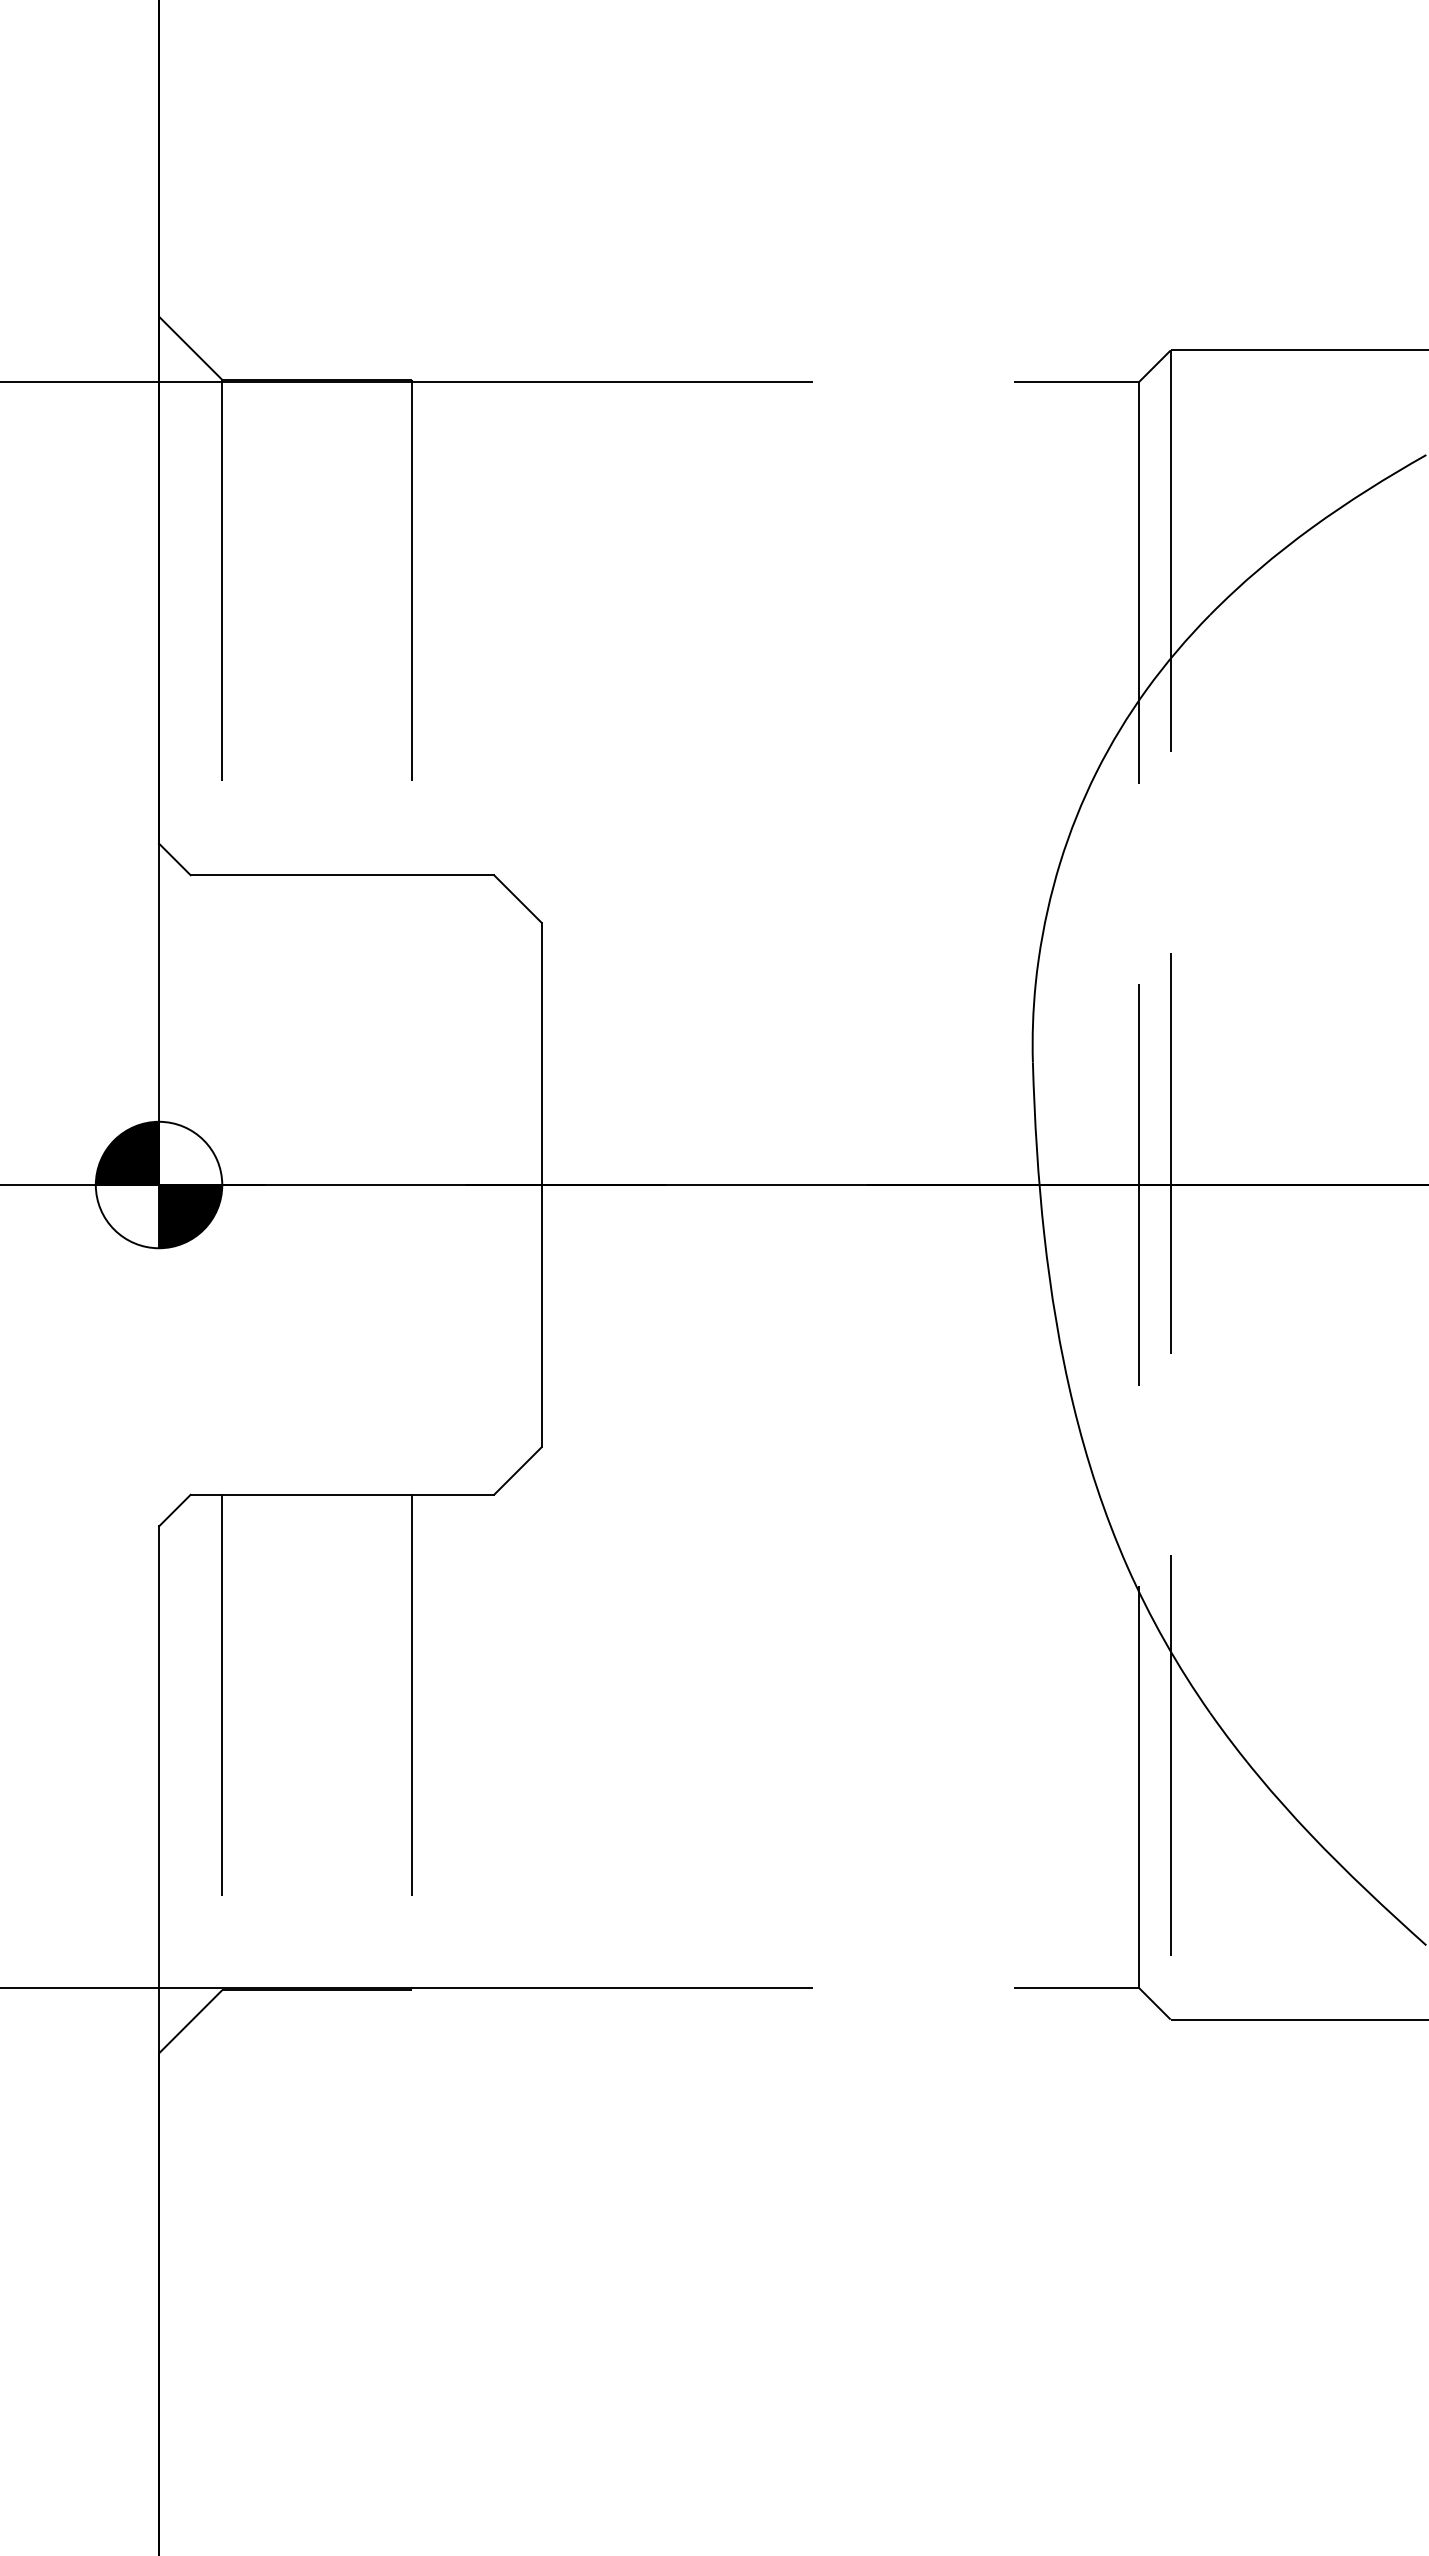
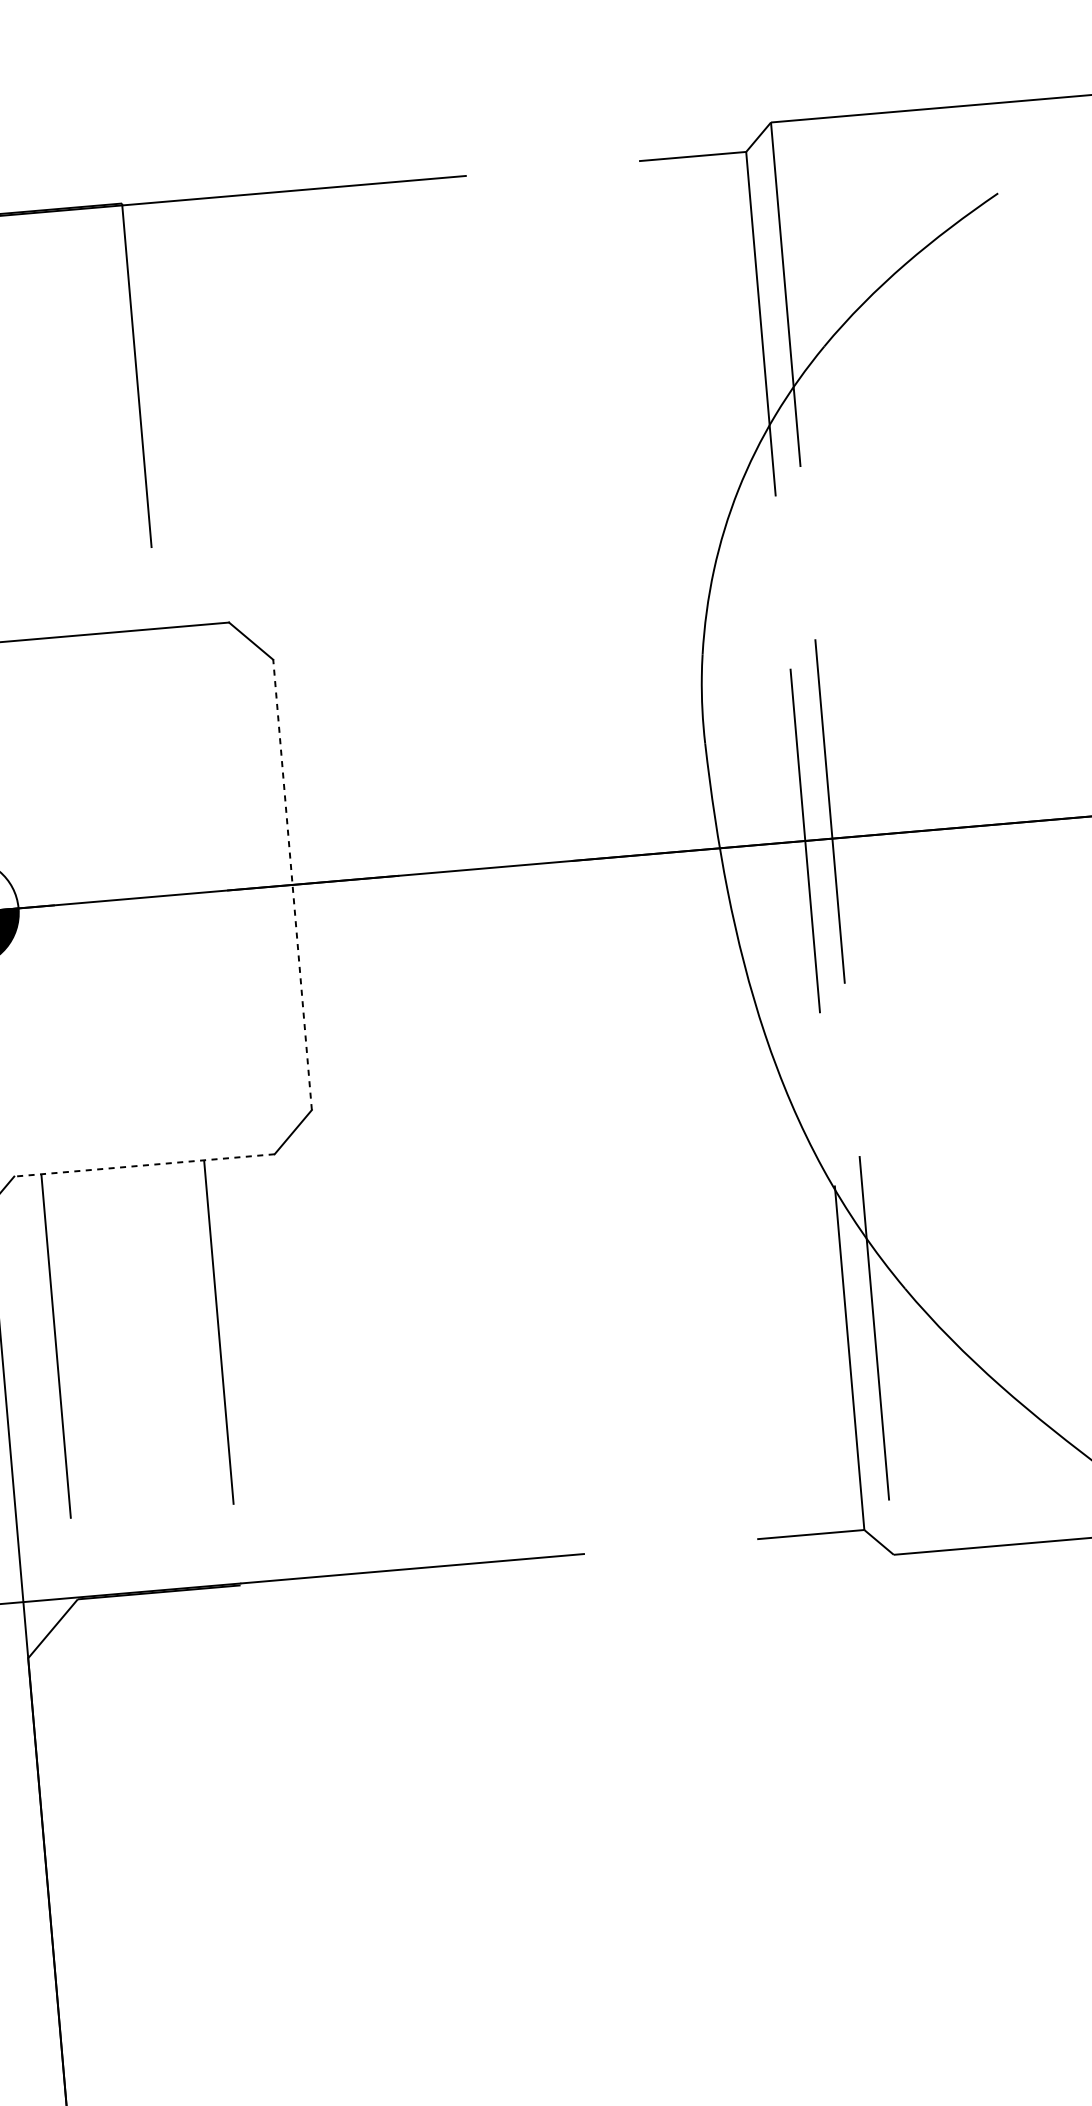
line: (541, 1184) -> (292, 884), solid -> dashed
line: (342, 1494) -> (144, 1165), solid -> dashed

